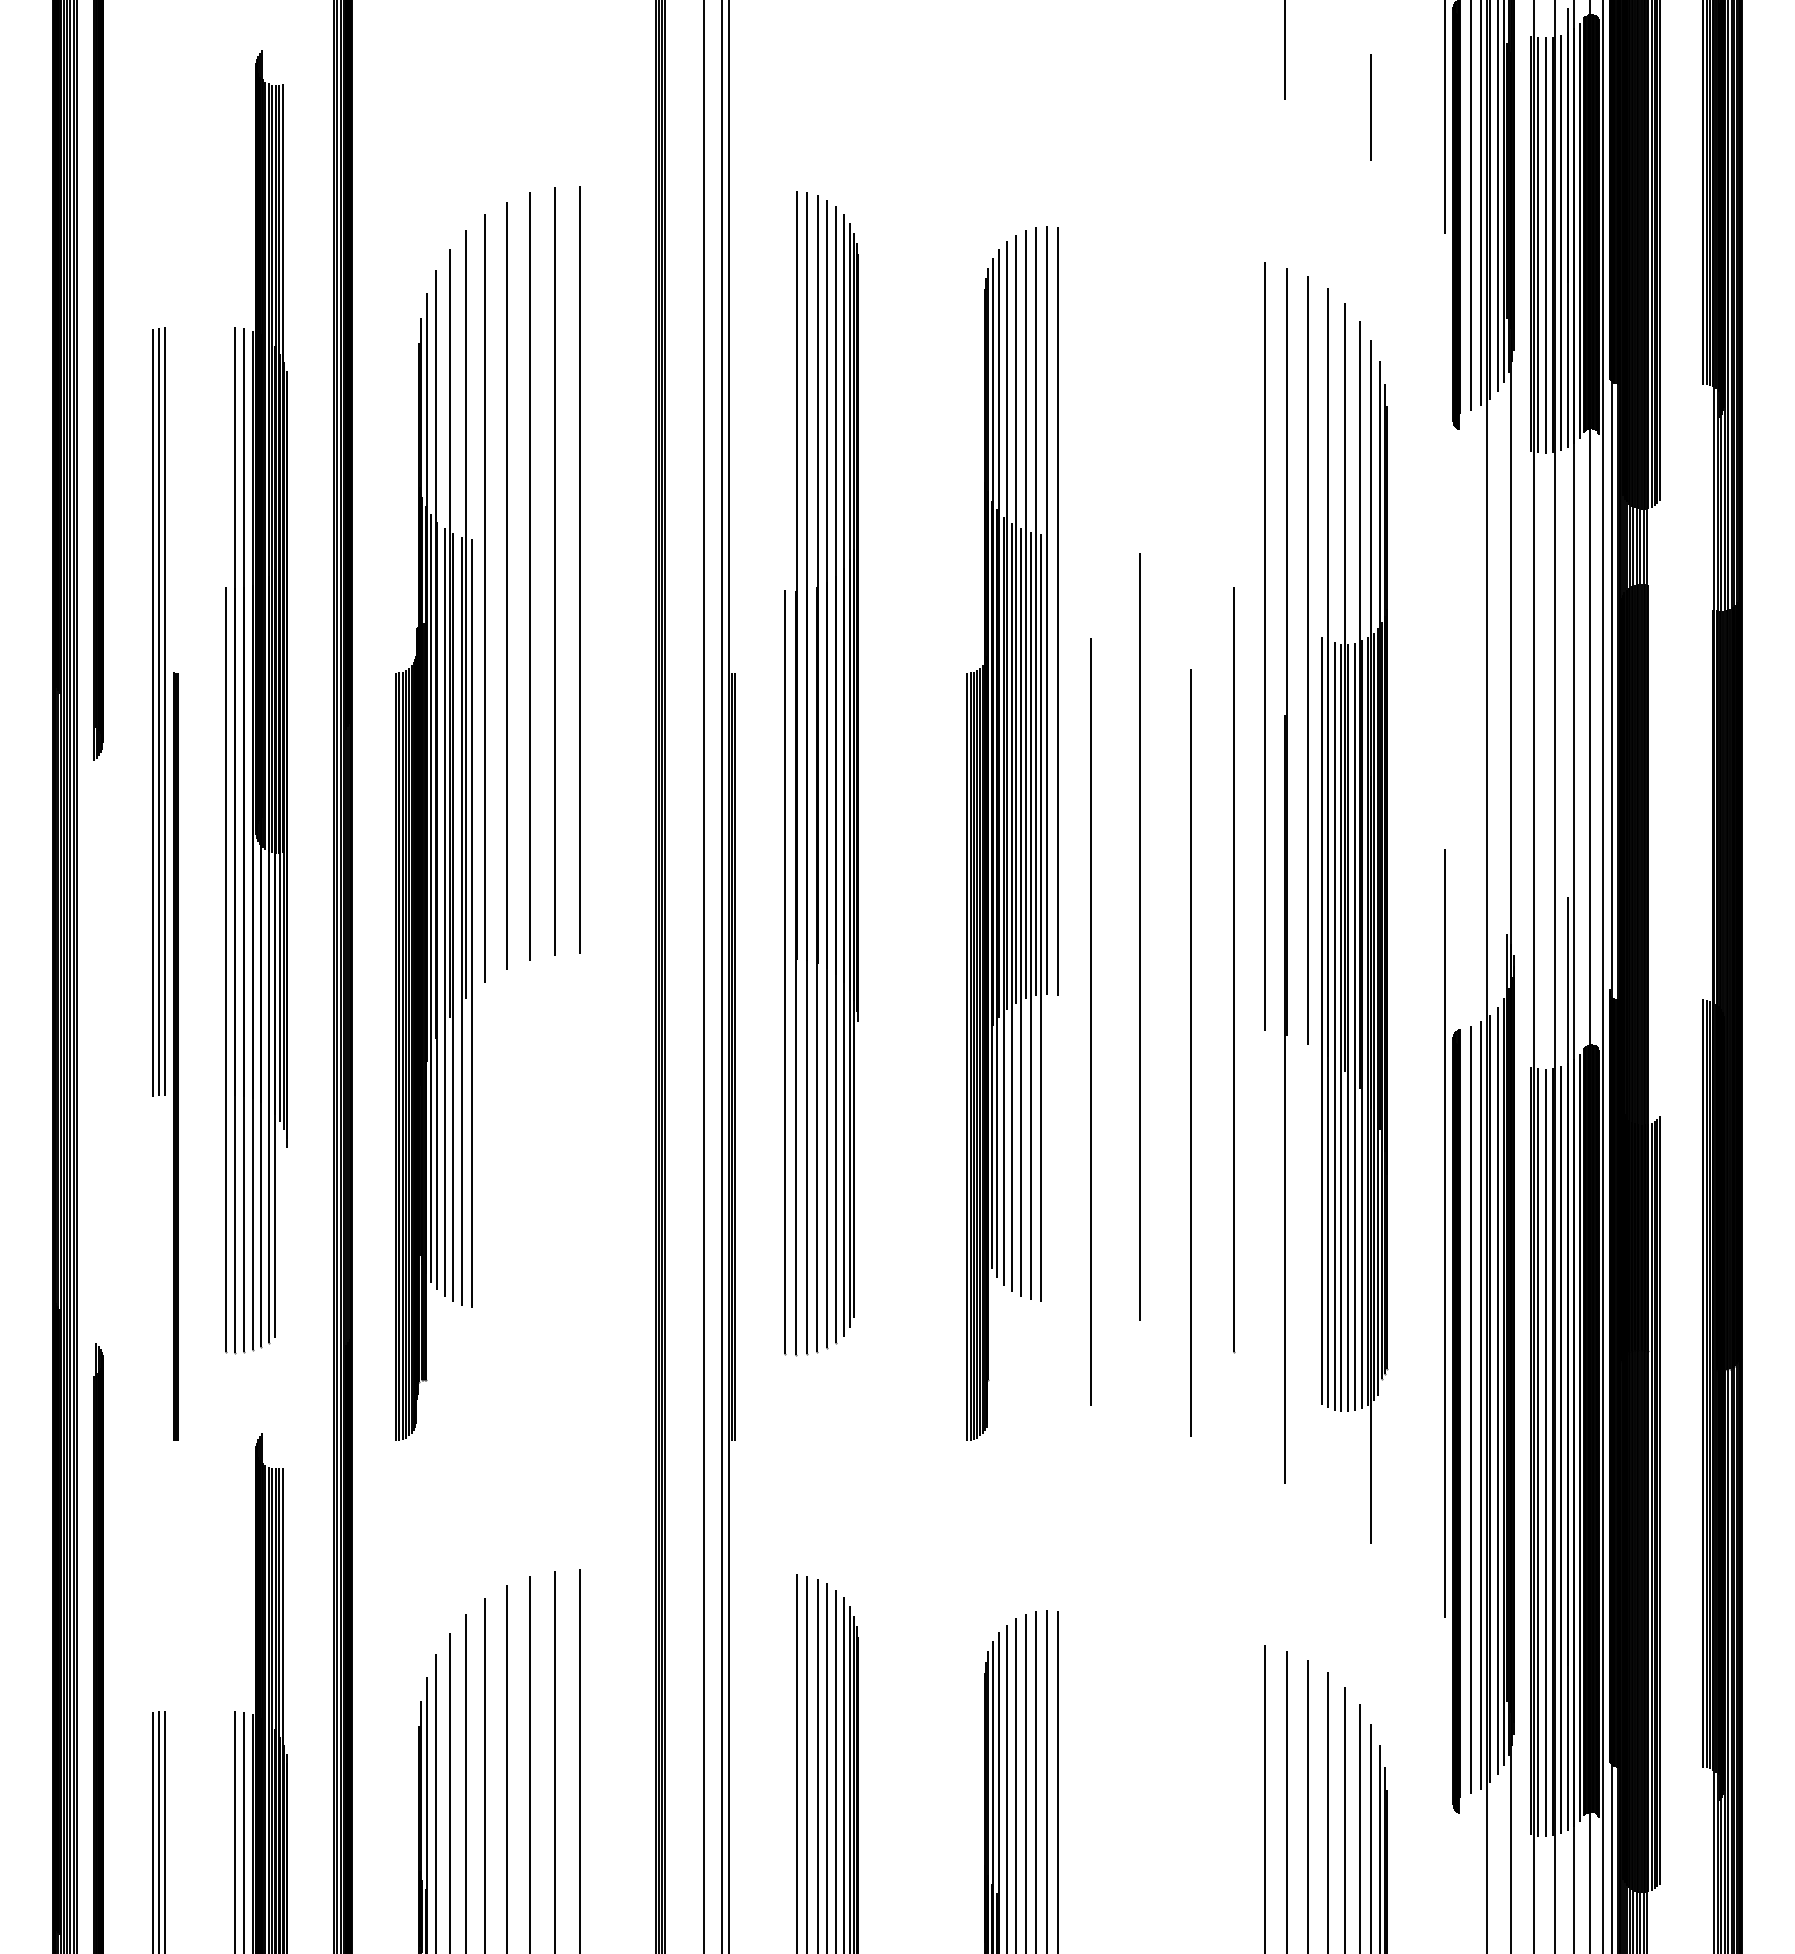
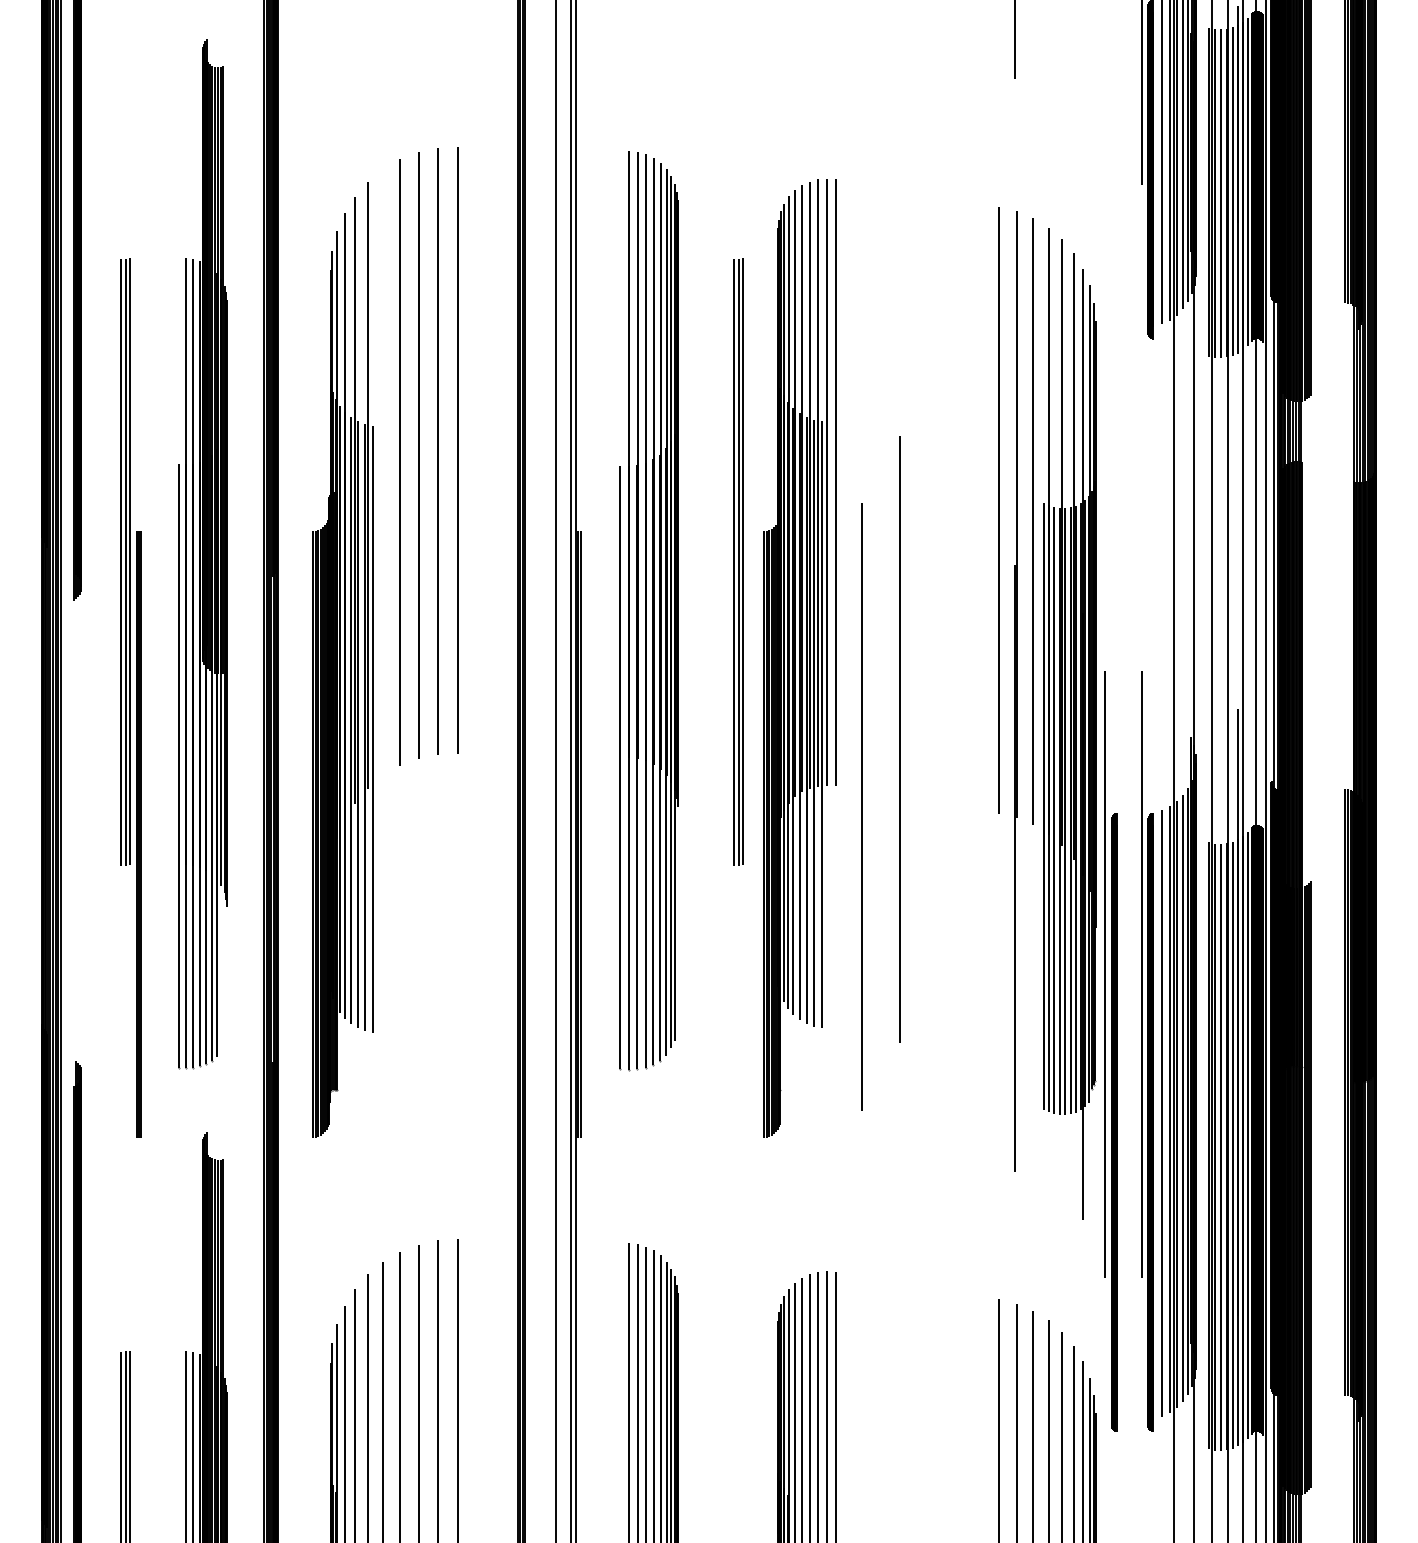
line: (1370, 107) -> (1082, 84), removed
line: (484, 598) -> (382, 472), removed
part: (934, 711) -> (738, 561), added
line: (1234, 970) -> (975, 766), removed
line: (1190, 1052) -> (940, 831), removed
part: (1406, 1331) -> (1111, 1051), added

